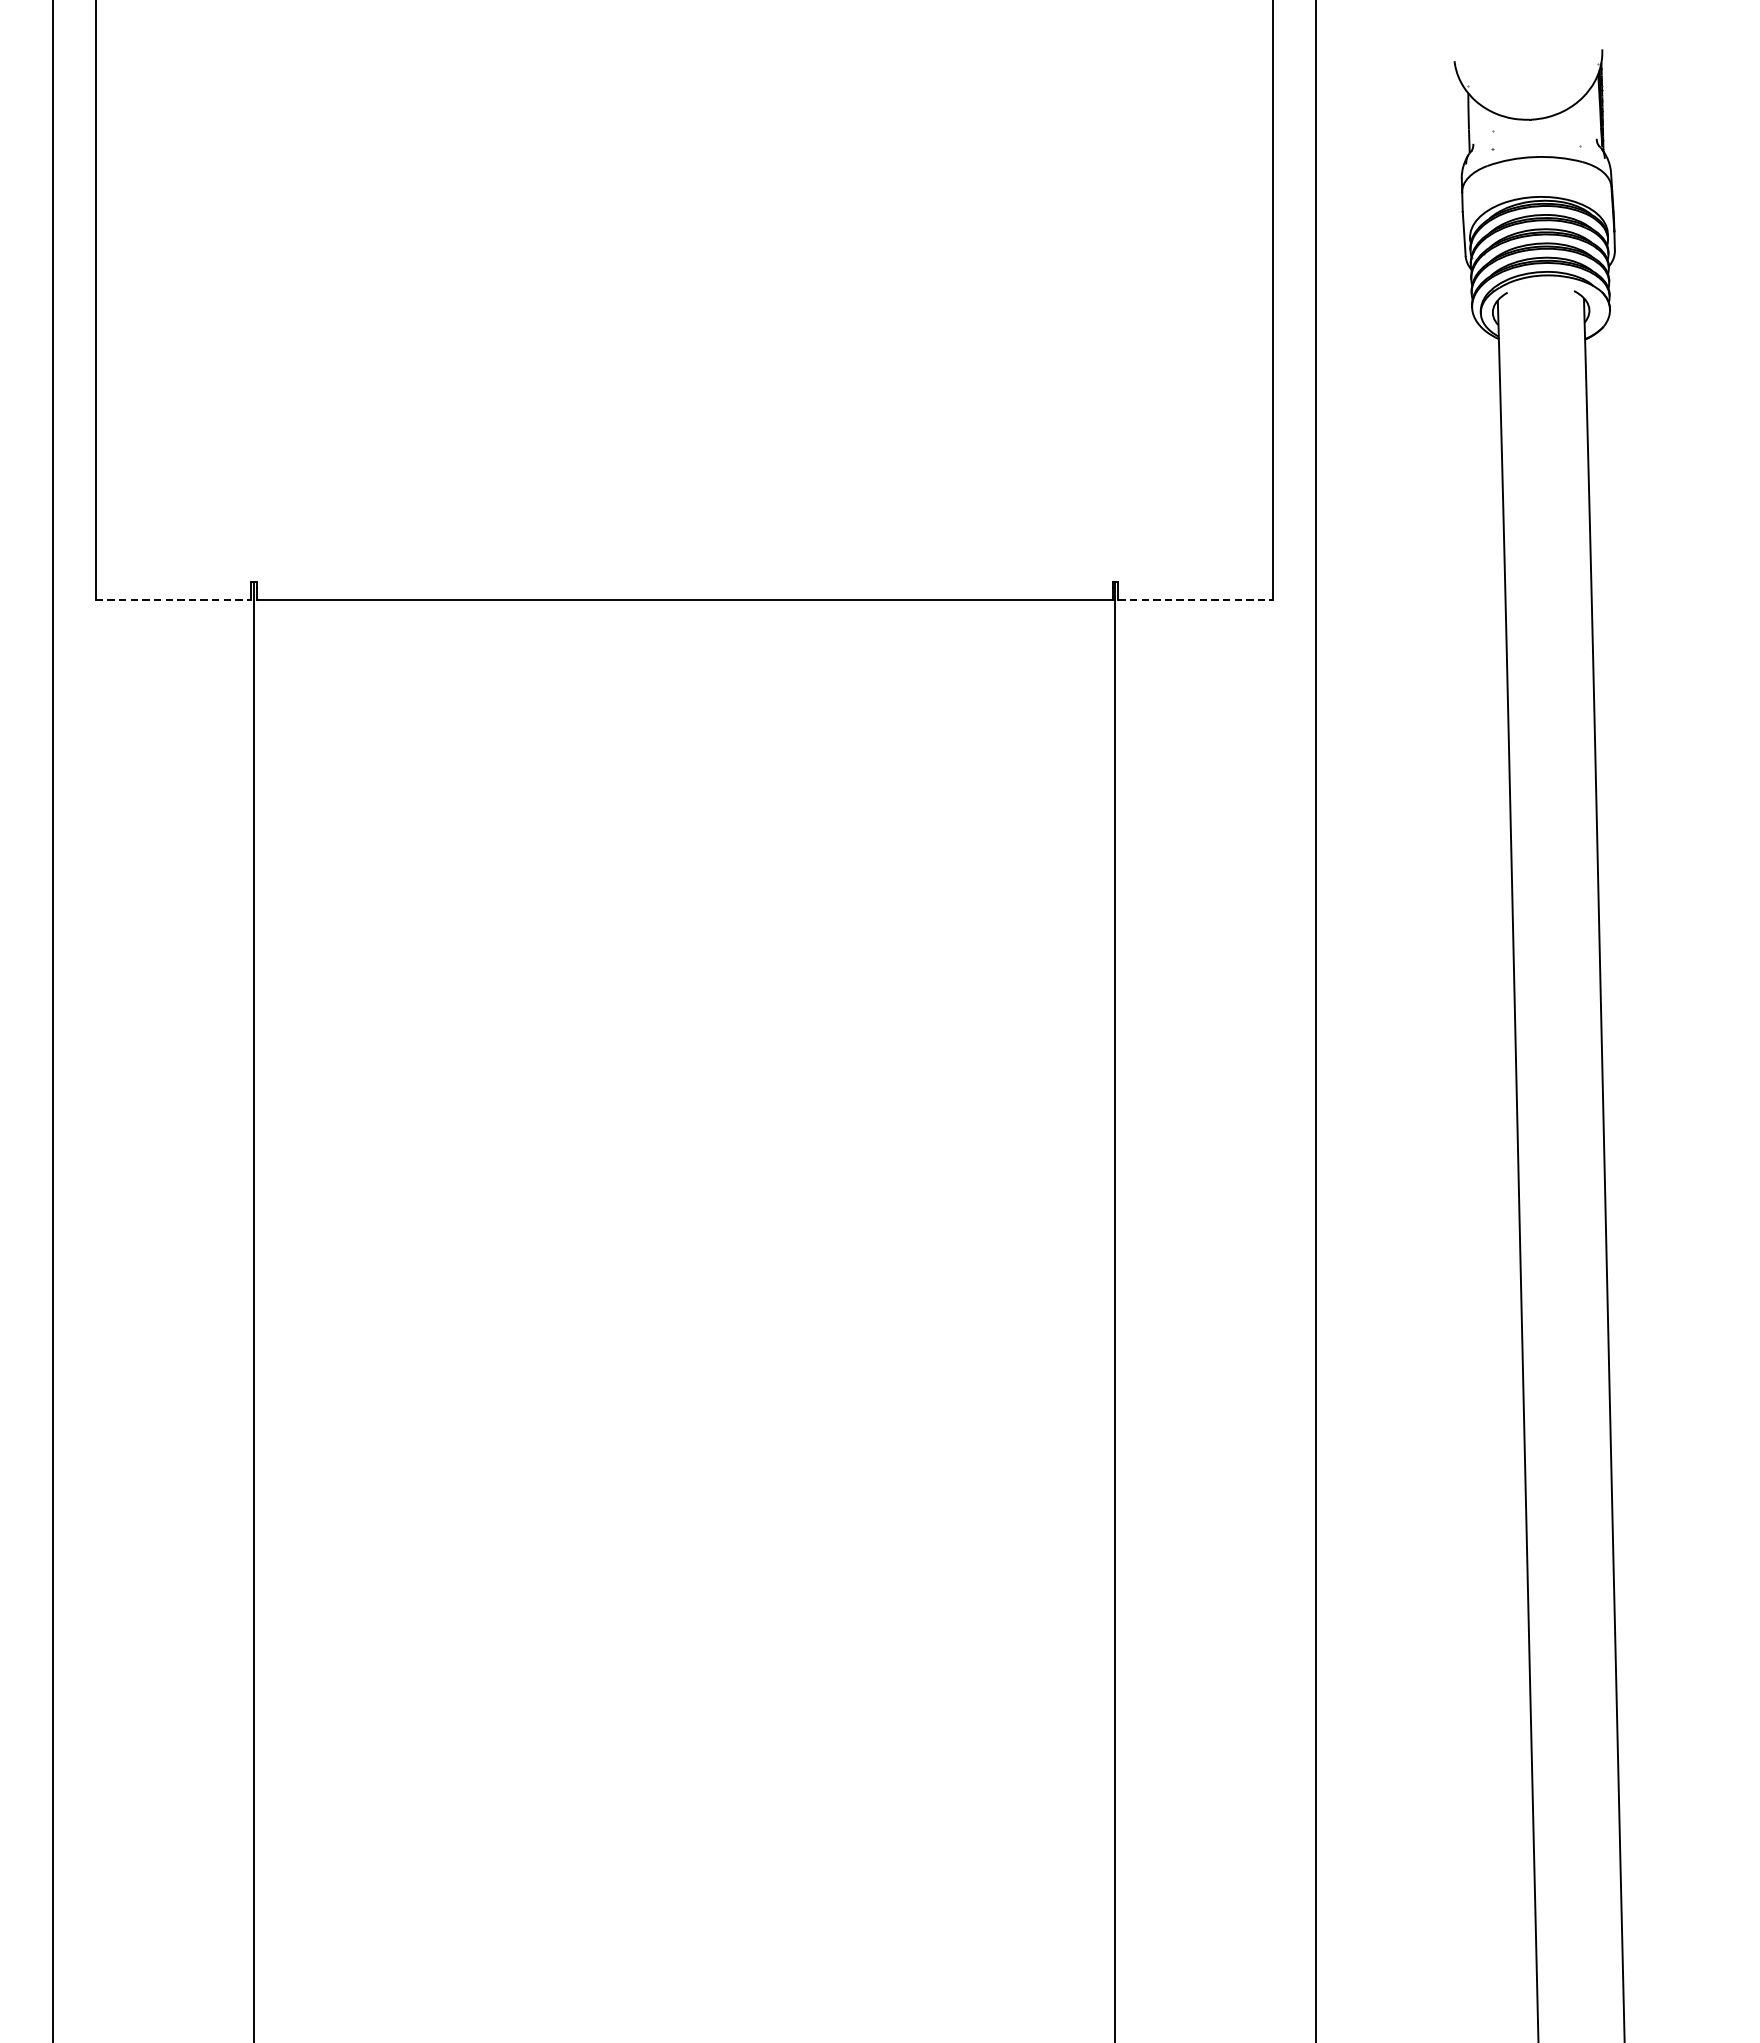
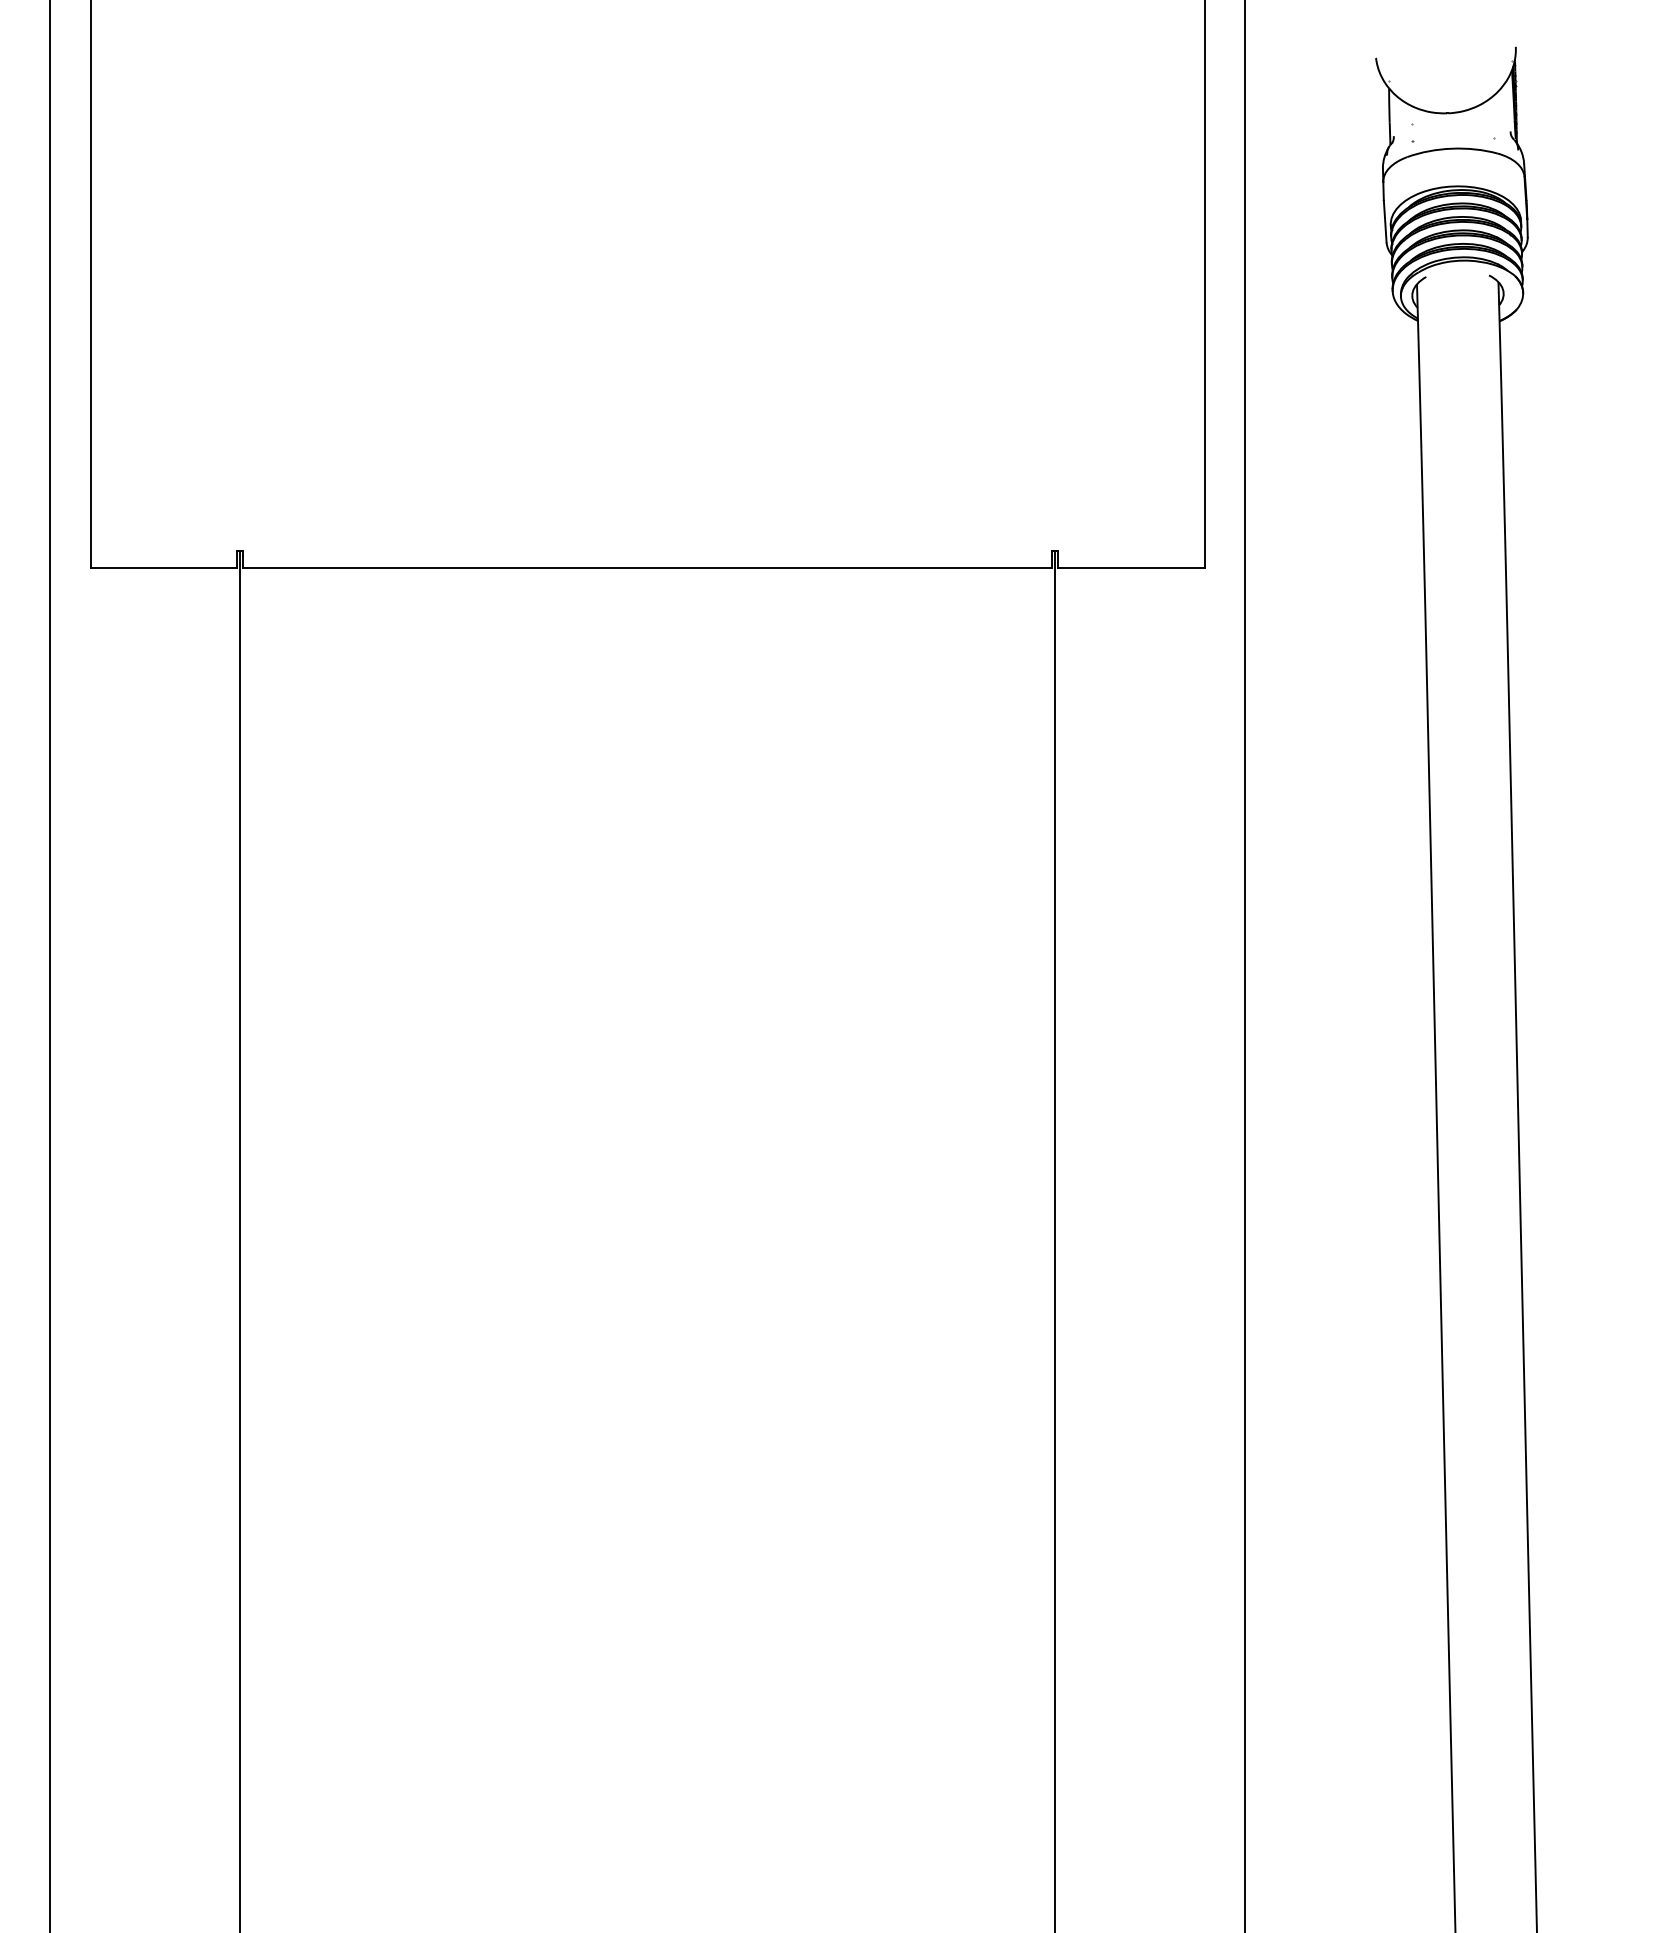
line: (173, 599) -> (164, 567), dashed -> solid
line: (1196, 599) -> (1131, 567), dashed -> solid

